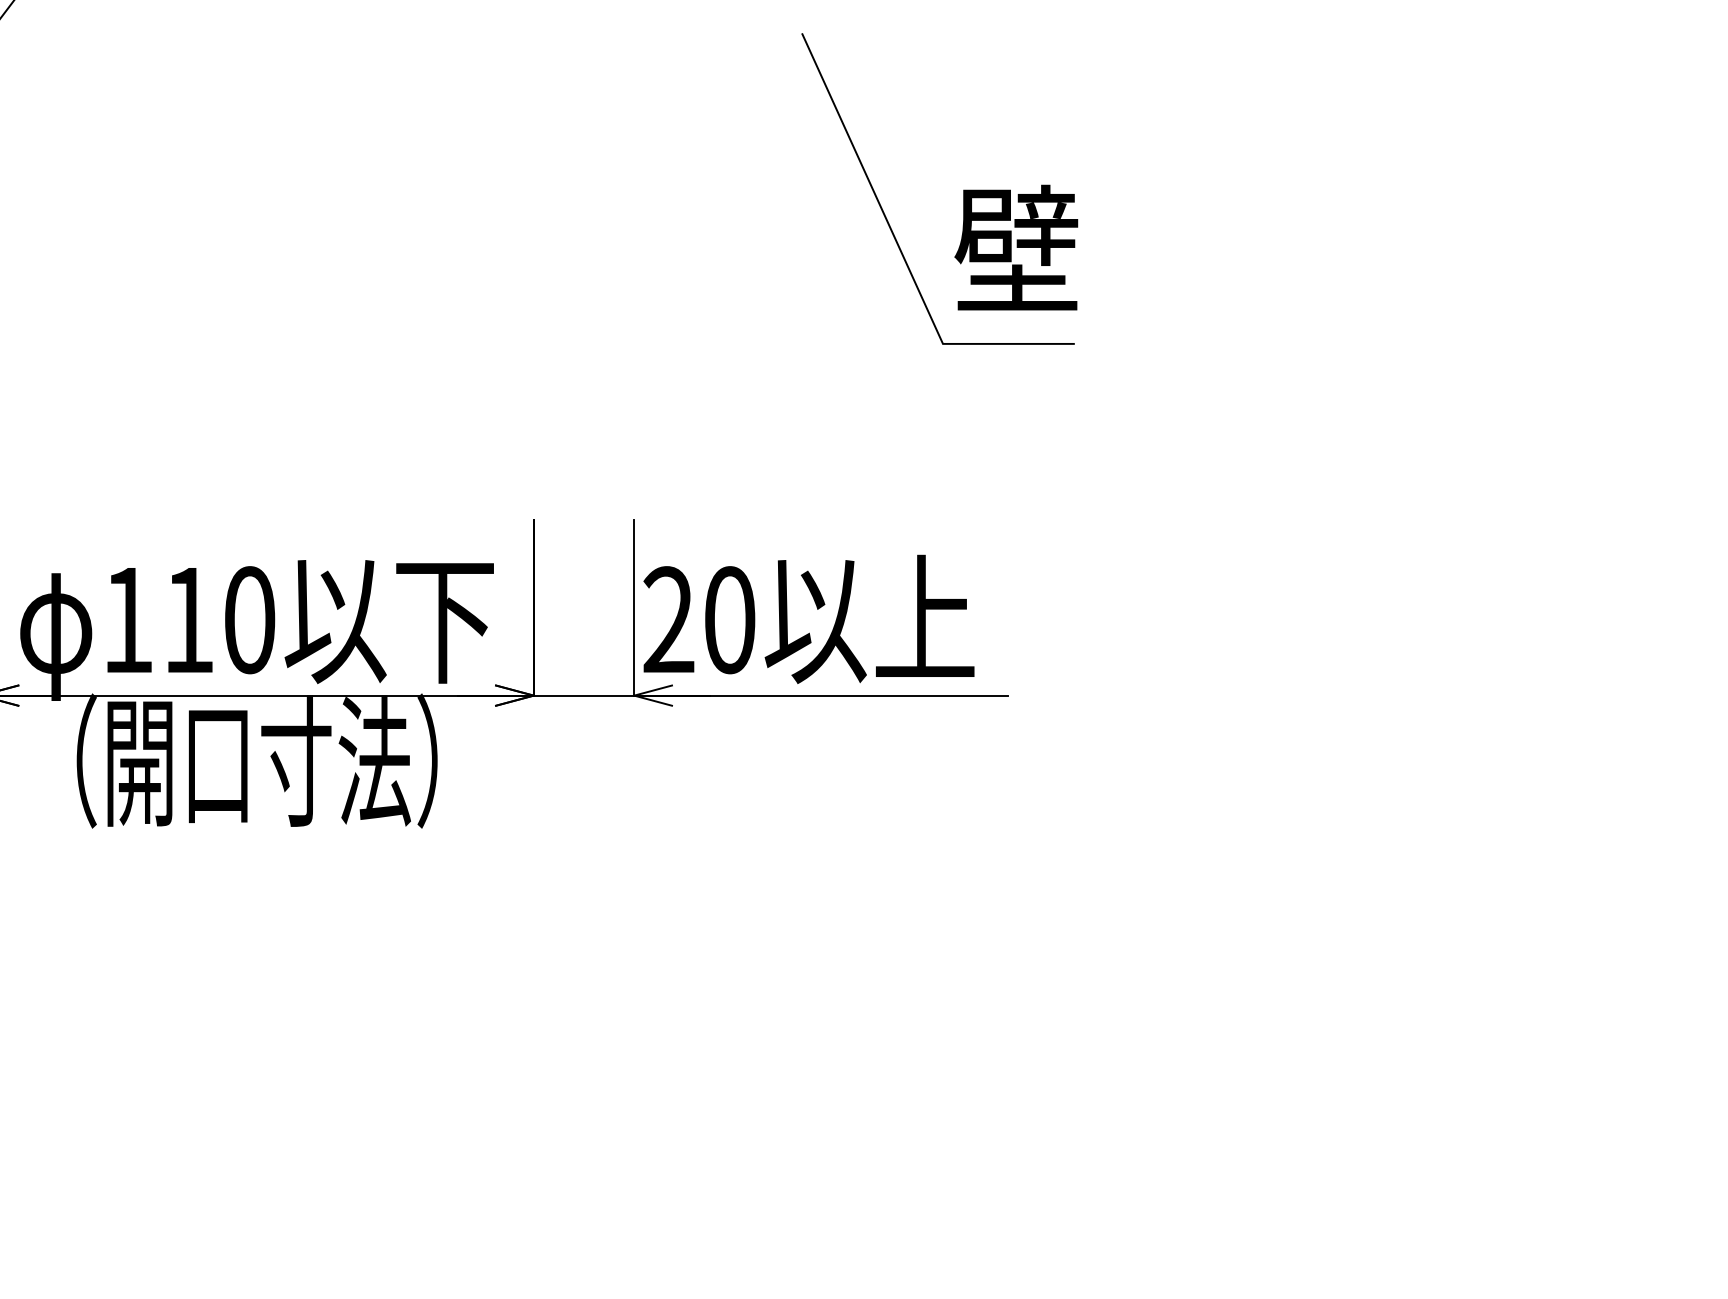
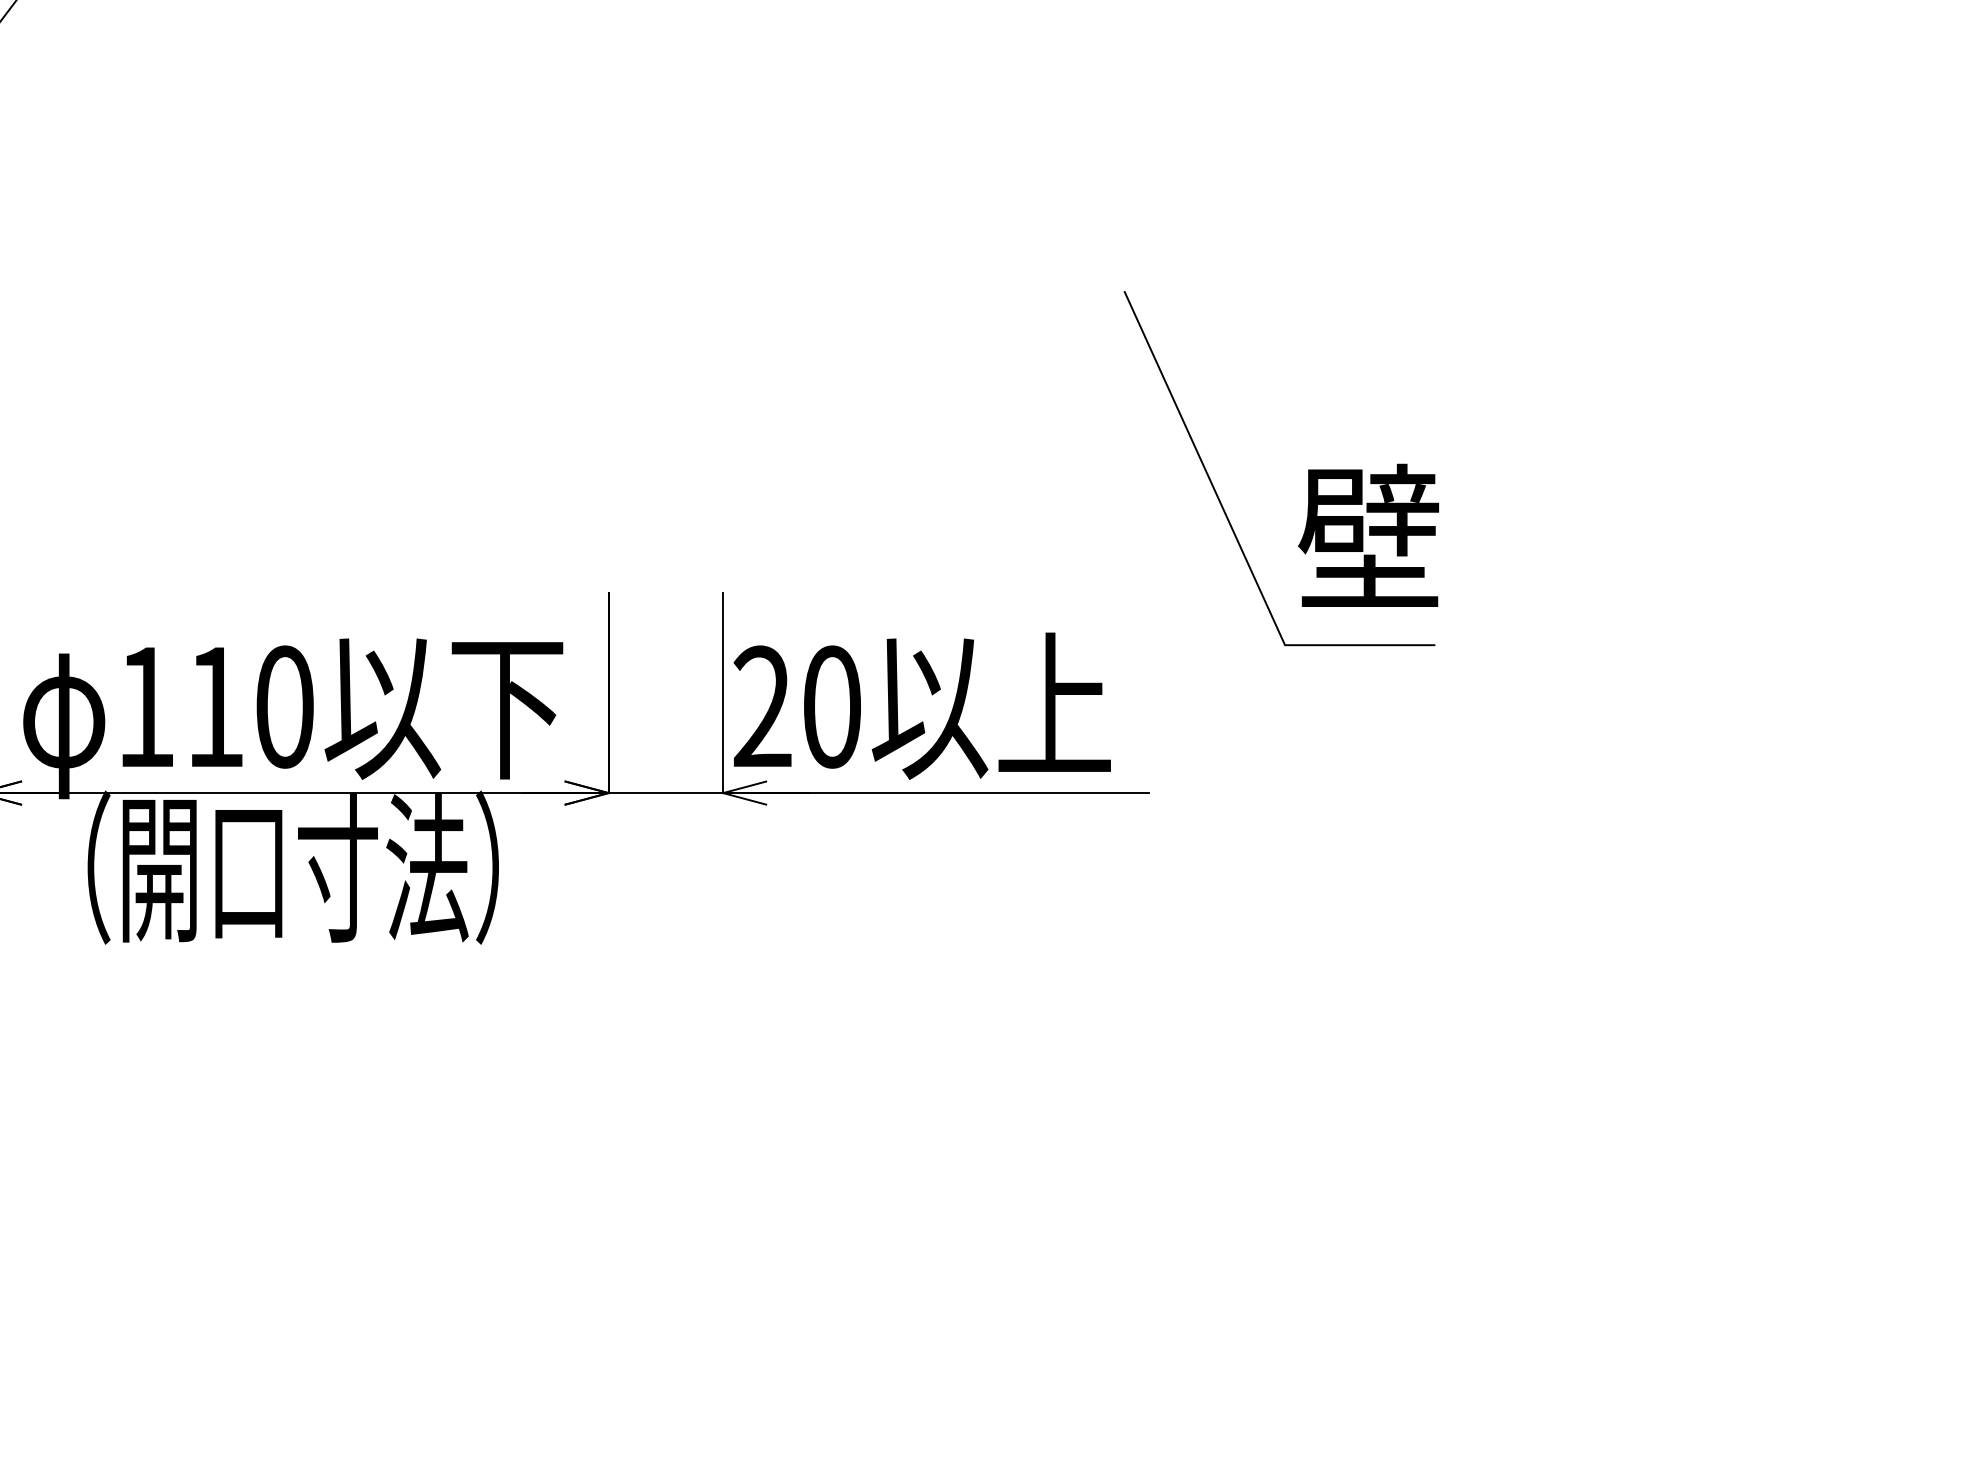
part: (963, 189) -> (1308, 469), moved

